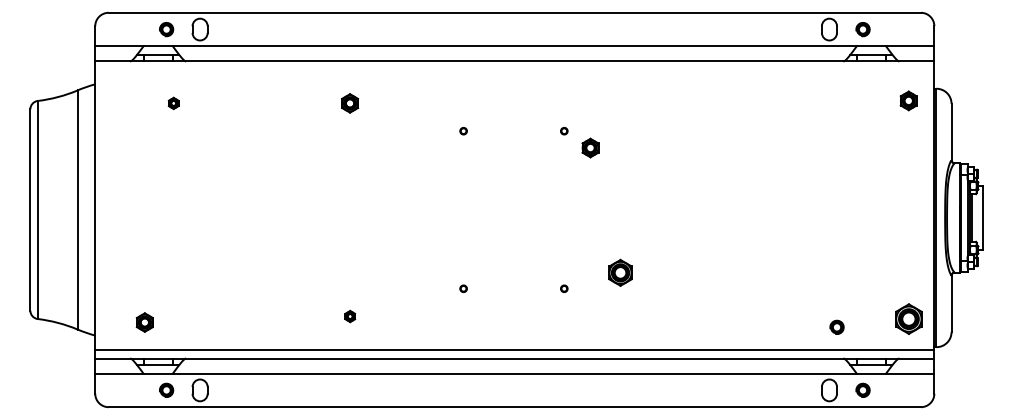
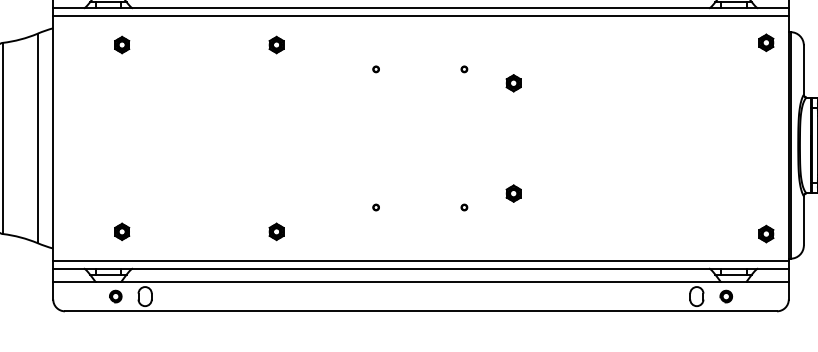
line: (514, 69) -> (420, 15), added
part: (173, 103) -> (121, 45), size x1.67
part: (590, 147) -> (513, 82), moved
part: (620, 272) -> (513, 193), size x0.71
part: (350, 316) -> (276, 231), size x1.67
part: (908, 318) -> (766, 233), size x0.62
part: (144, 322) -> (121, 231), moved
part: (836, 326) -> (703, 240), removed

